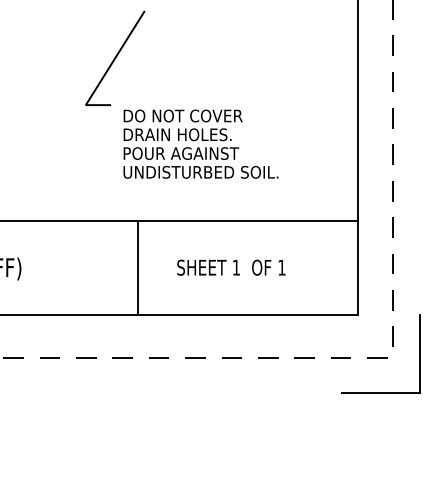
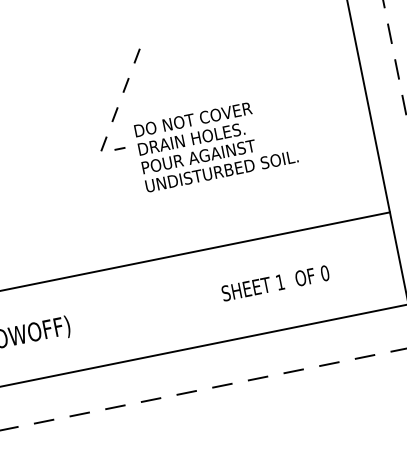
line: (107, 69) -> (114, 113), solid -> dashed
text: (200, 143) -> (215, 143), moved
line: (138, 267) -> (184, 301), removed
text: (281, 267) -> (324, 273), 1 -> 0

